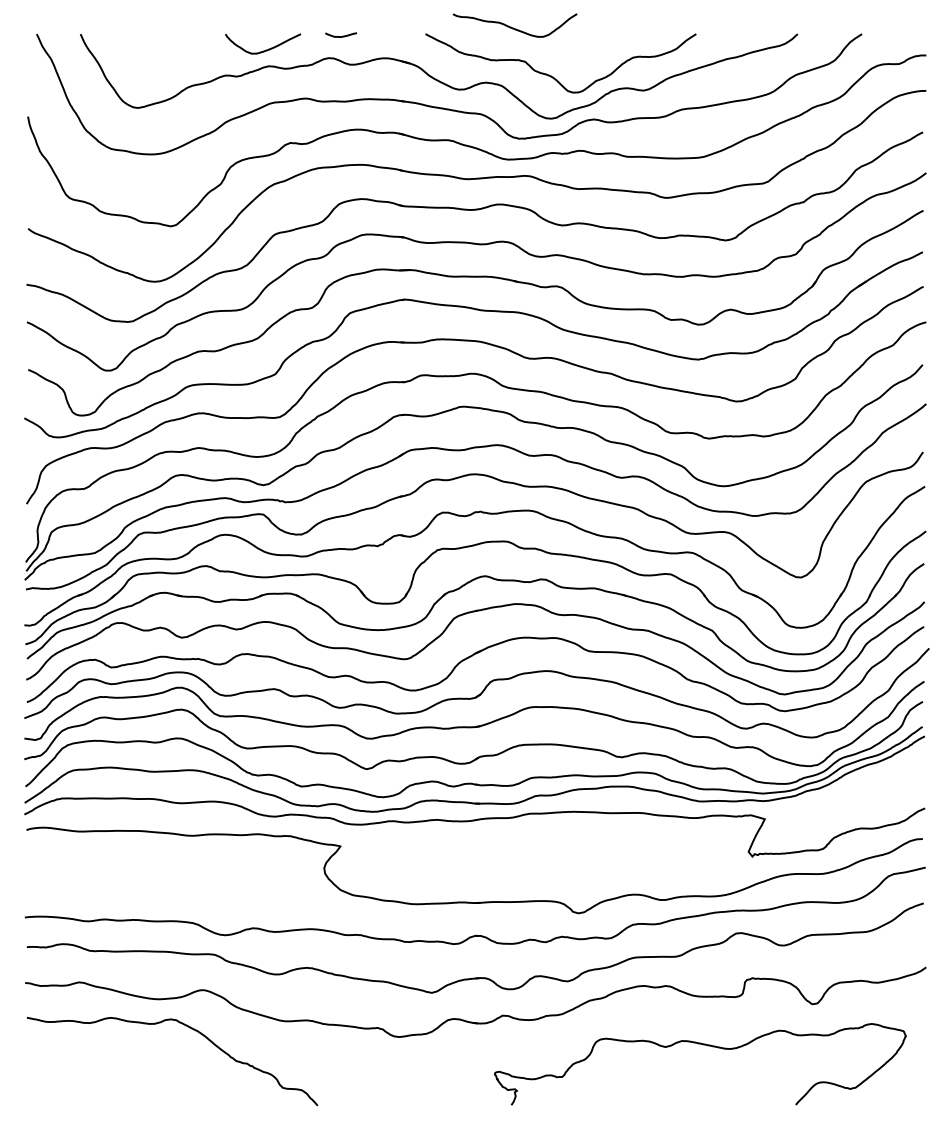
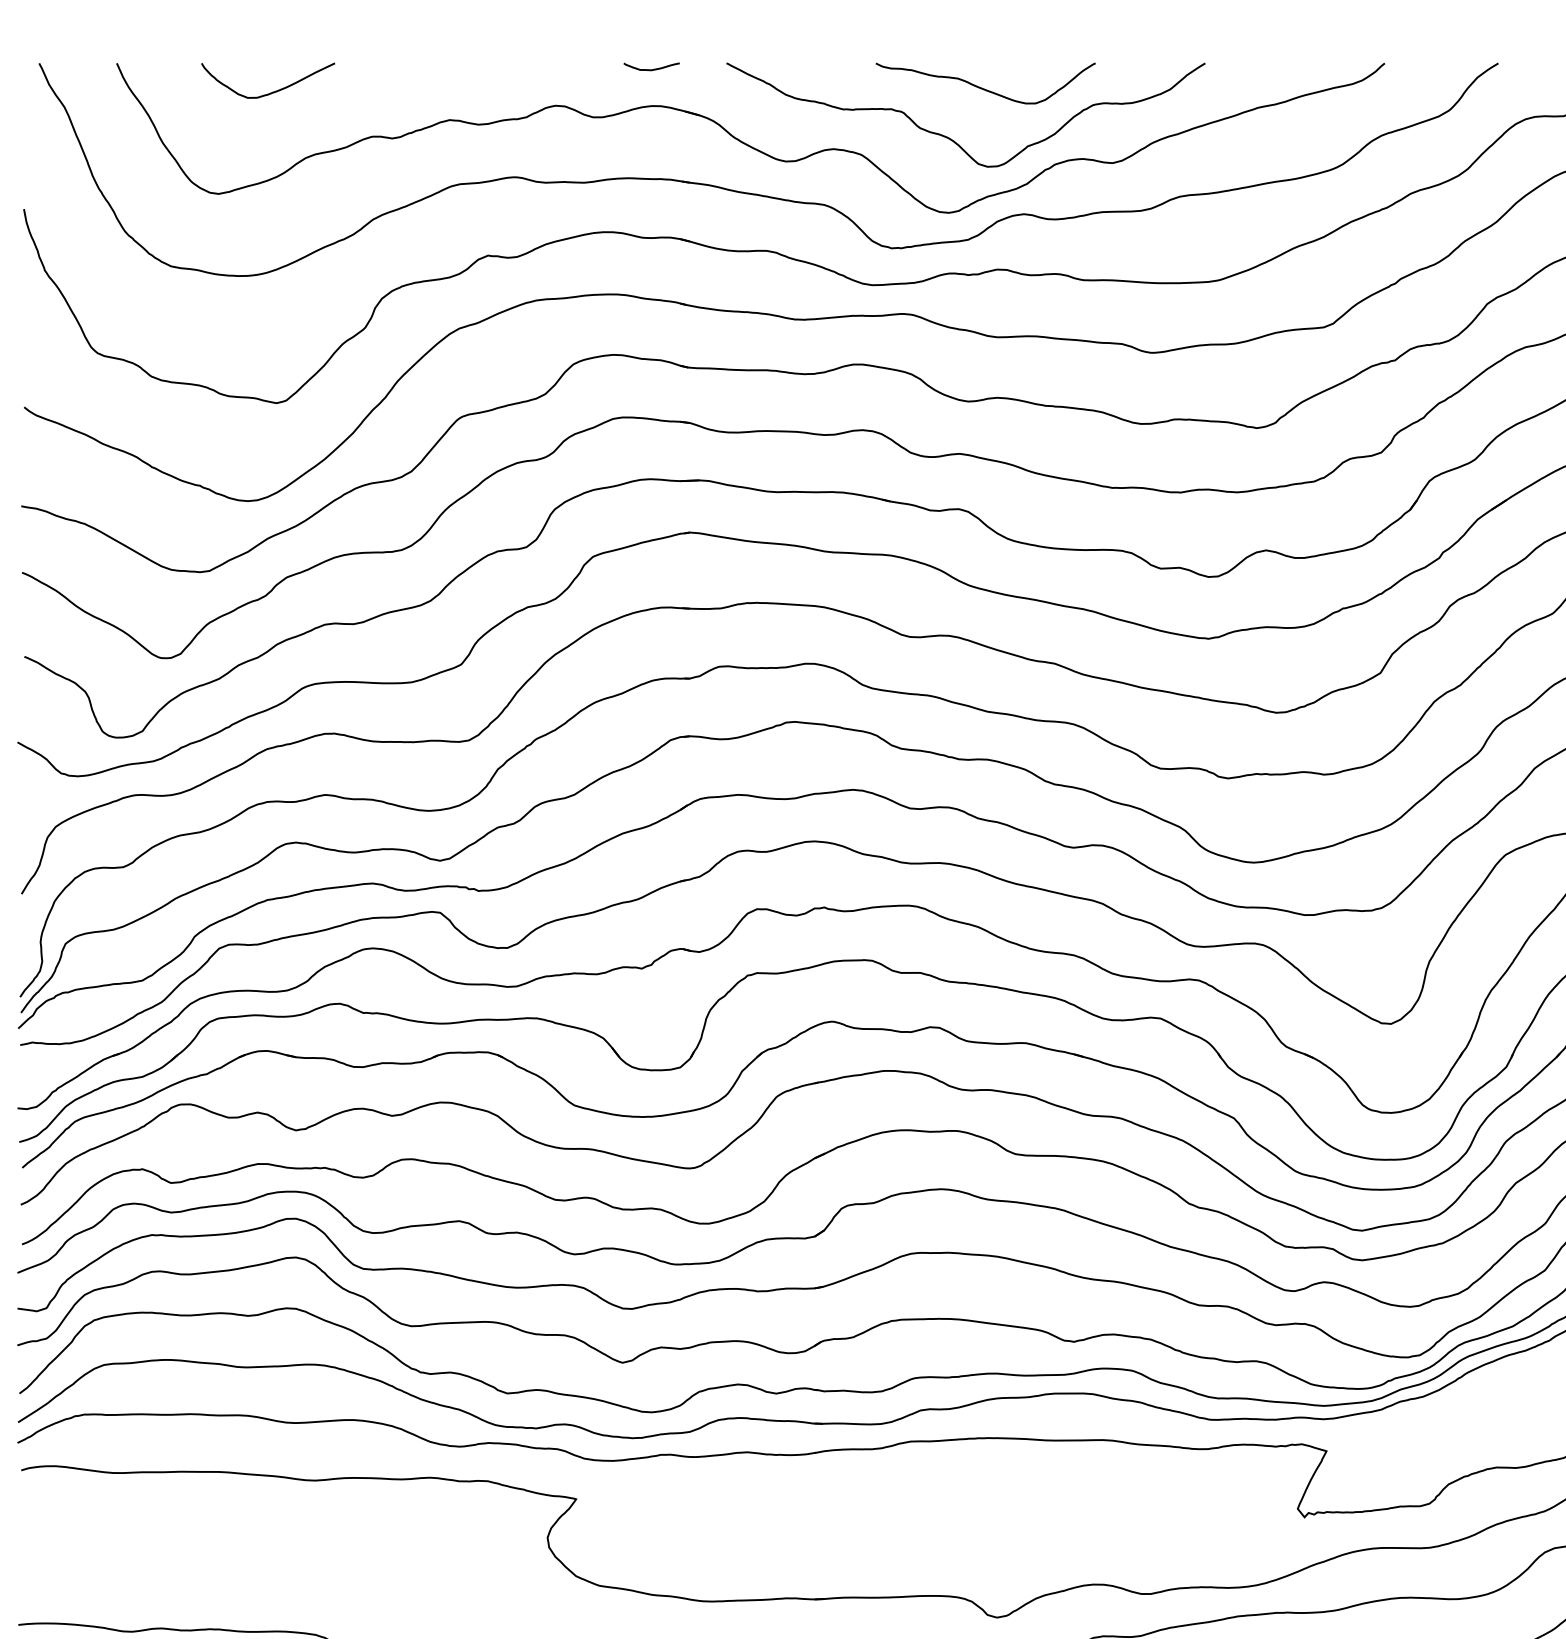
curve: (513, 27) -> (982, 86), moved
curve: (340, 36) -> (650, 69), moved
curve: (265, 49) -> (272, 90), moved

